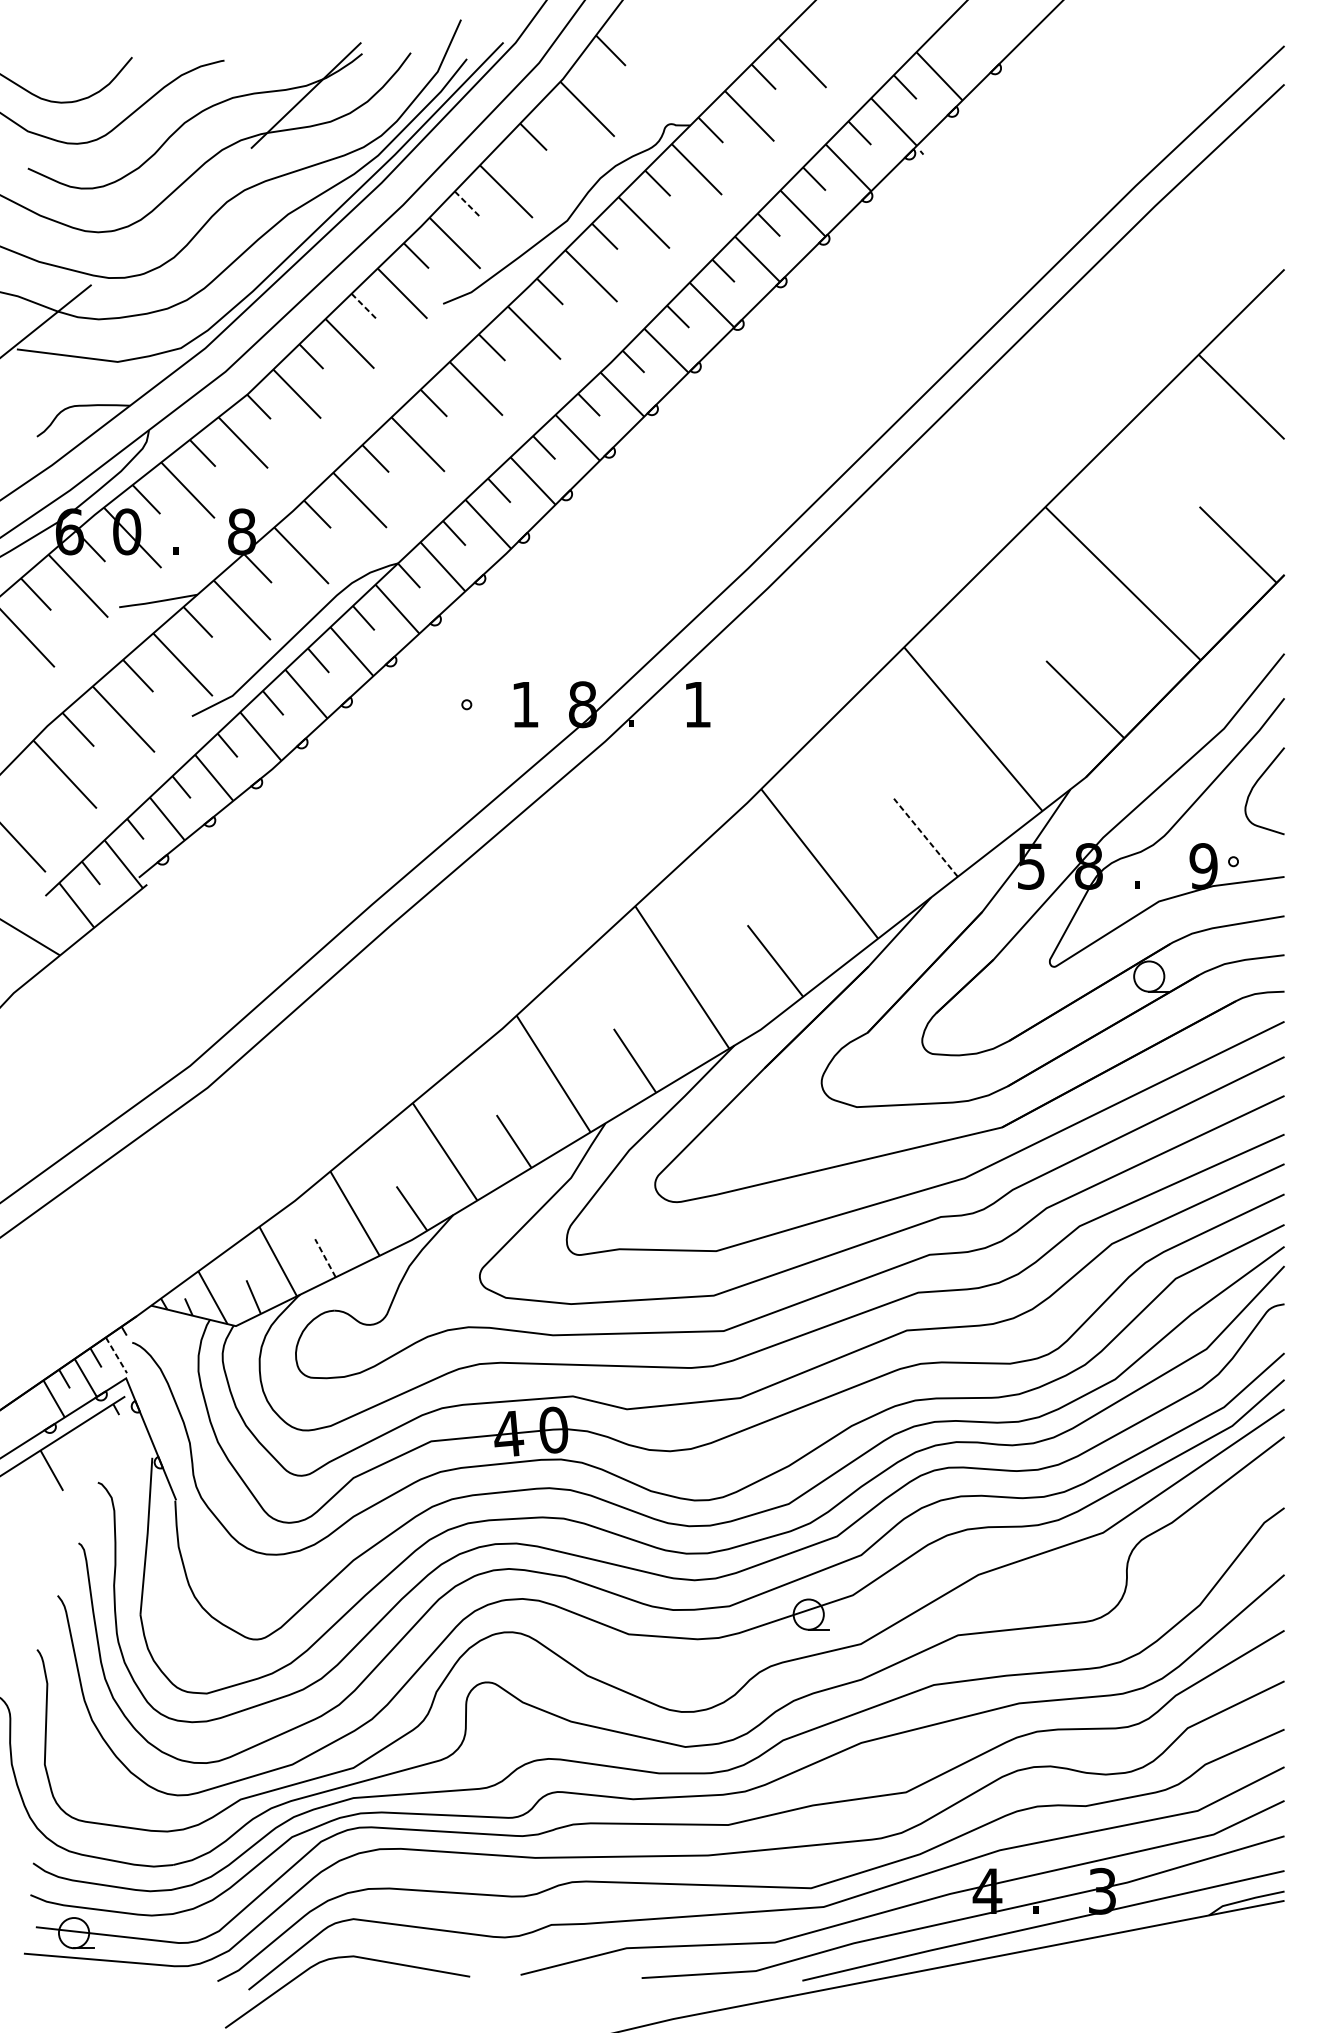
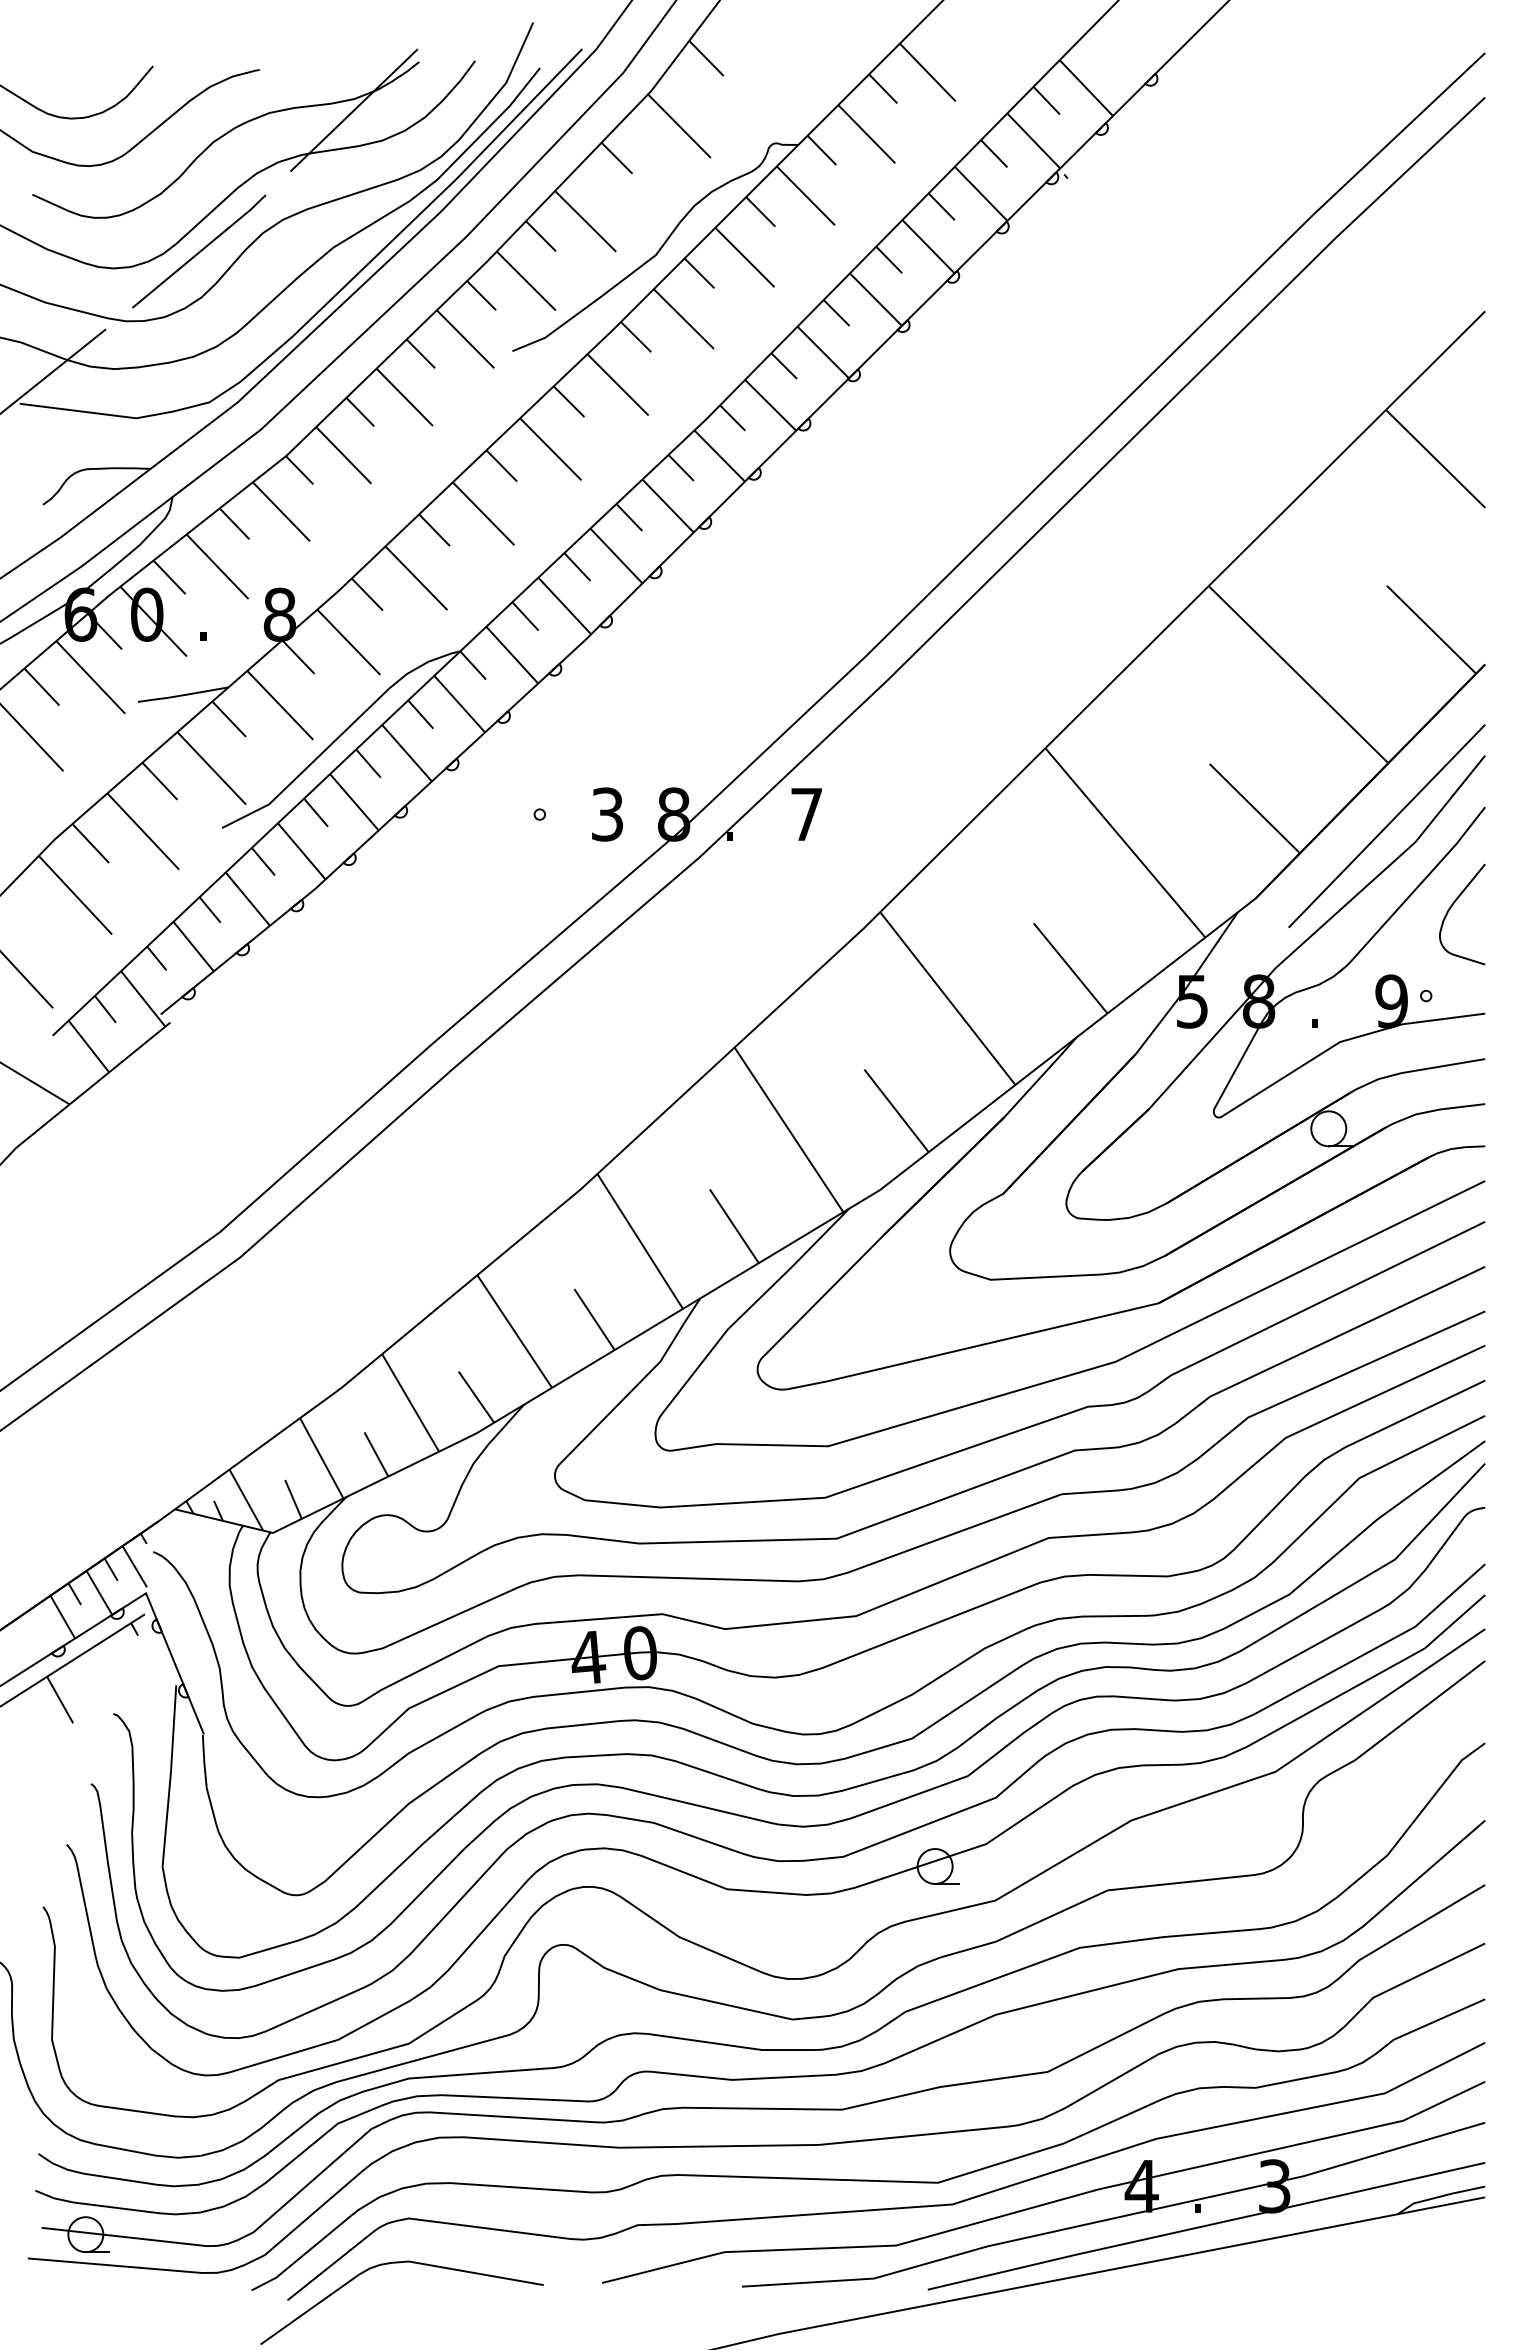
line: (468, 204) -> (541, 236), dashed -> solid
line: (172, 217) -> (199, 251), added
line: (364, 306) -> (421, 354), dashed -> solid
text: (525, 704) -> (607, 814), 1 -> 3
text: (697, 704) -> (806, 814), 1 -> 7
line: (1199, 715) -> (1386, 826), added
line: (925, 837) -> (1070, 967), dashed -> solid
line: (325, 1258) -> (376, 1454), dashed -> solid
line: (116, 1355) -> (134, 1566), dashed -> solid

